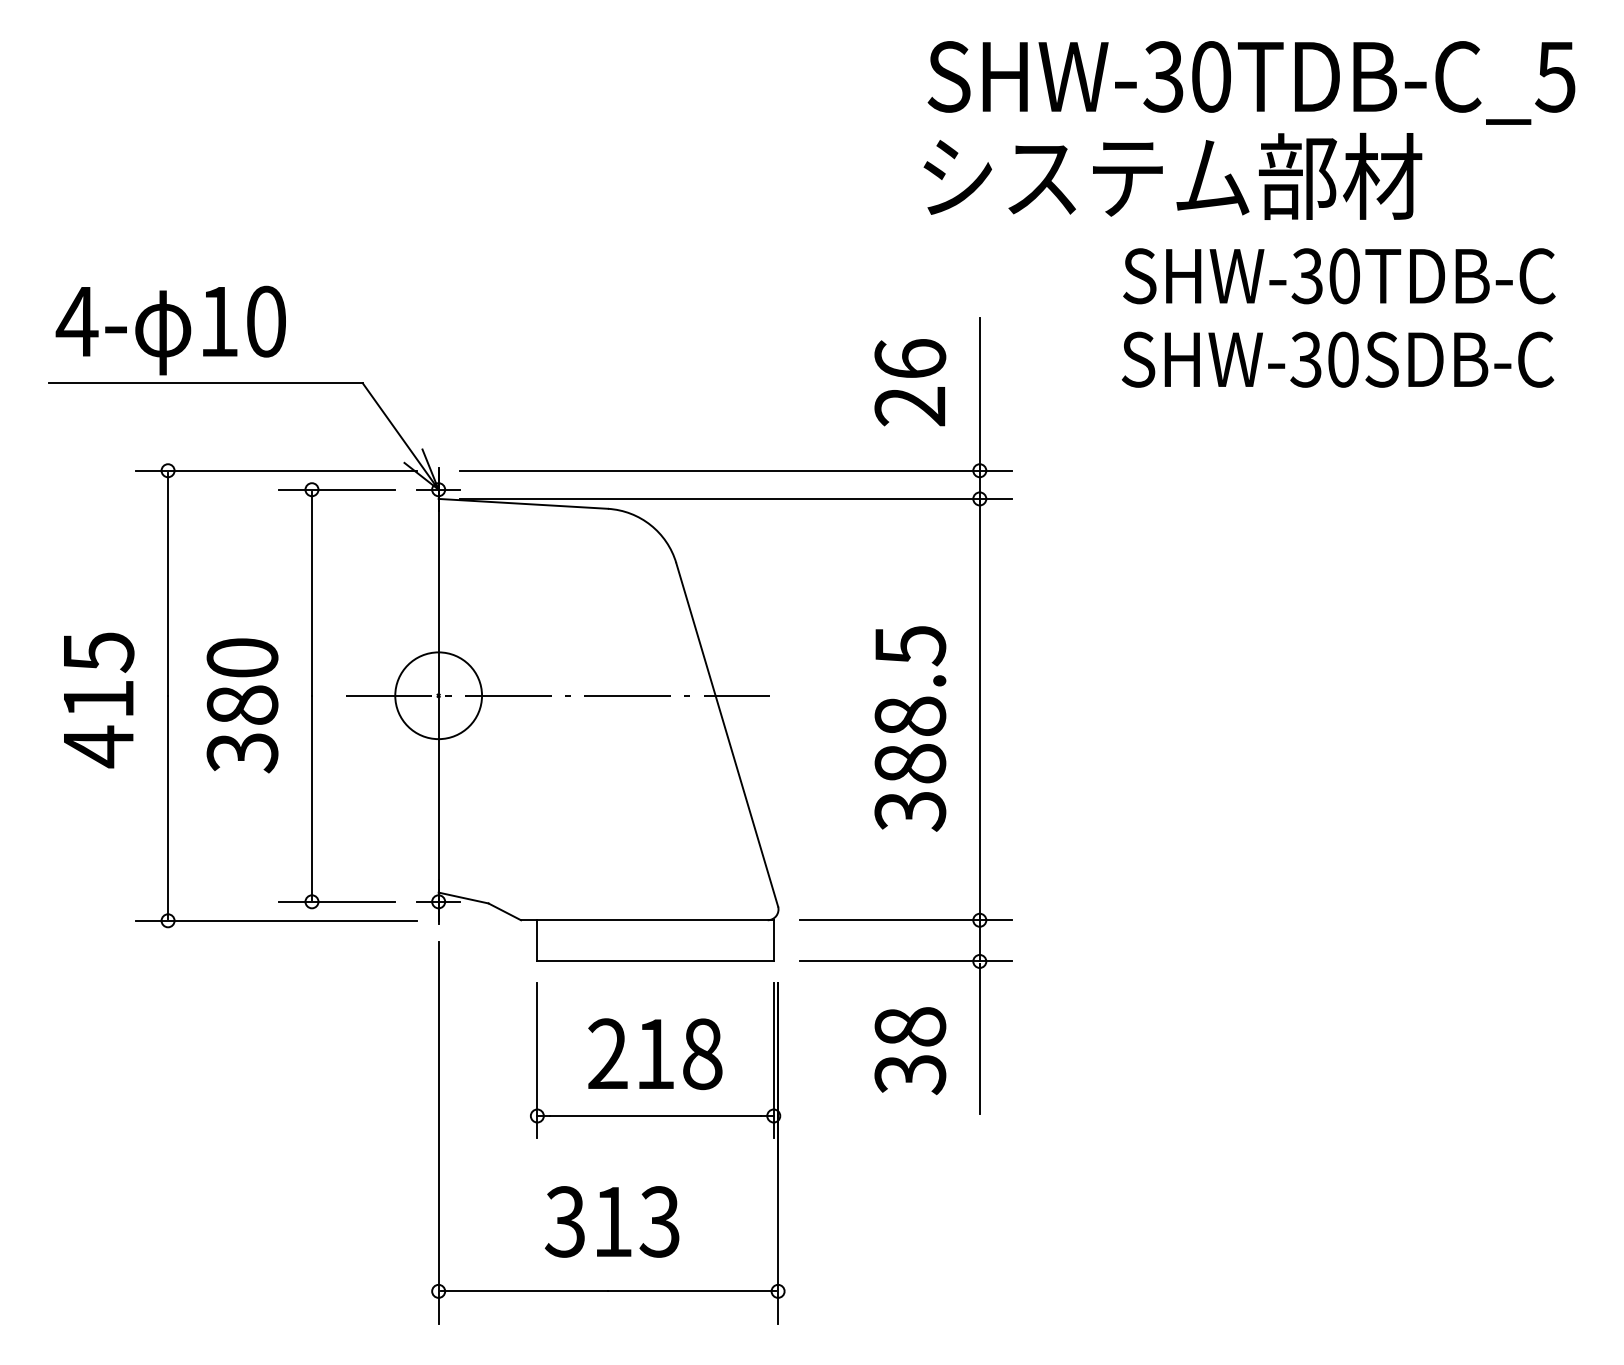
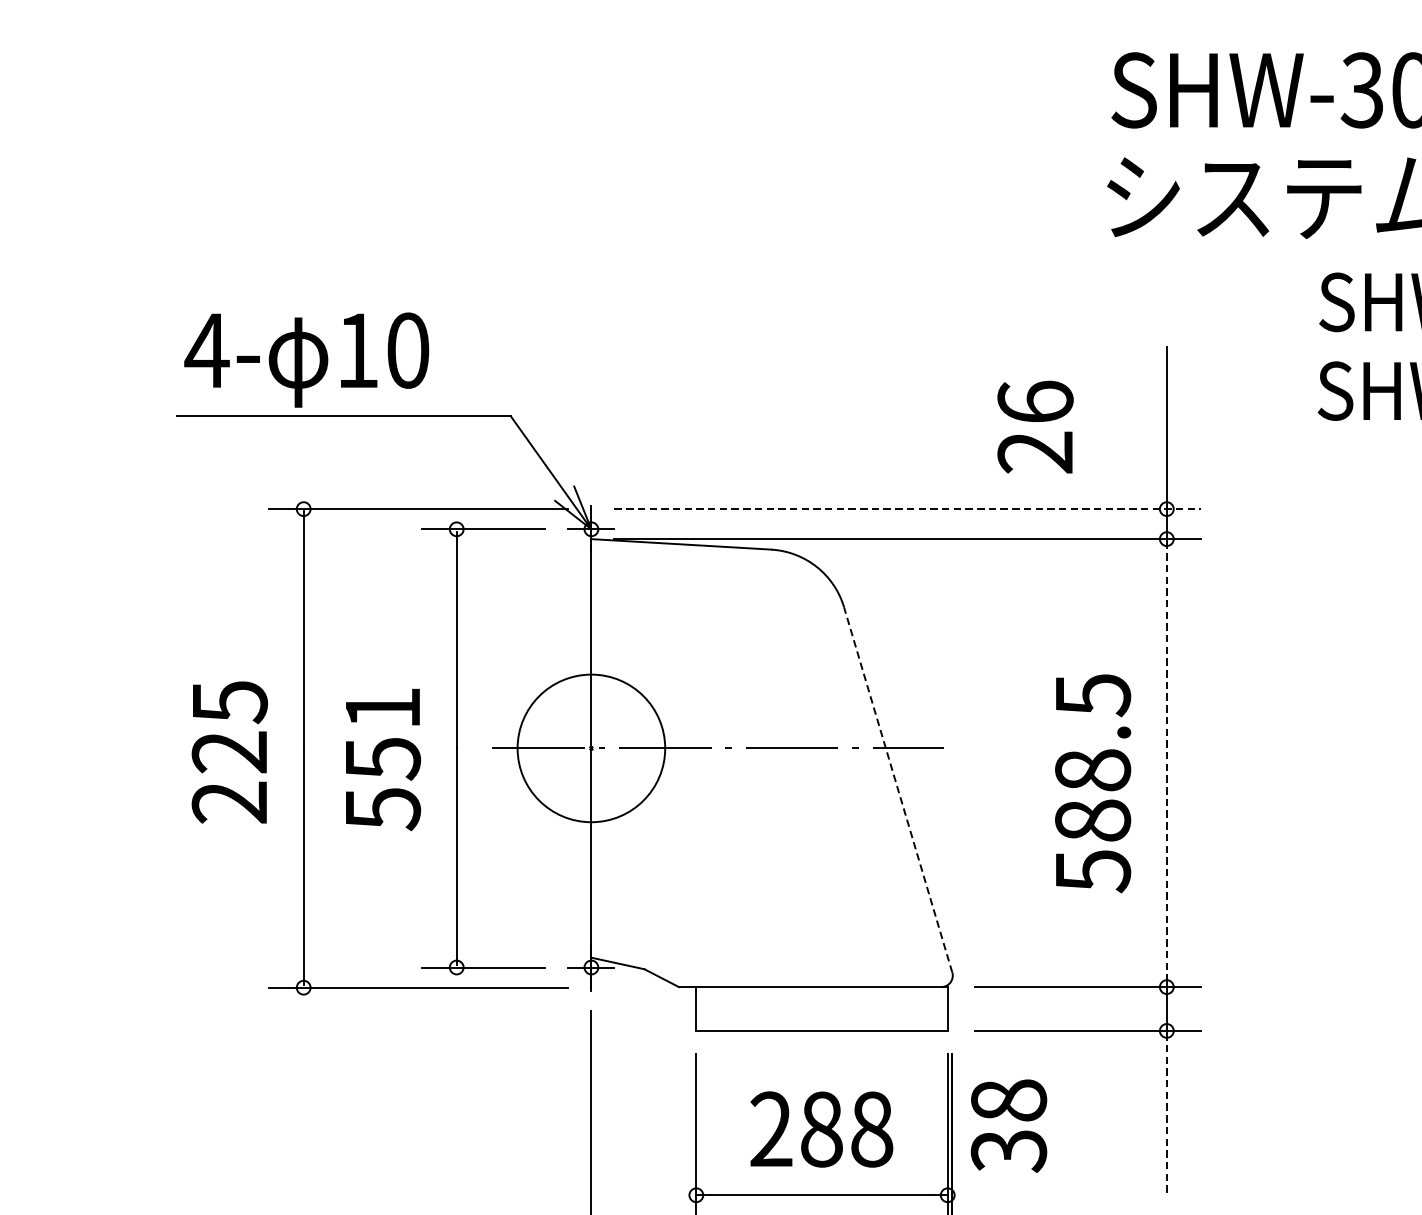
text: (910, 382) -> (1035, 427), moved
line: (736, 470) -> (908, 508), solid -> dashed
circle: (438, 695) -> (591, 748), size x1.6
text: (242, 705) -> (382, 758), 380 -> 551
line: (979, 710) -> (1166, 764), solid -> dashed
text: (97, 723) -> (228, 777), 415 -> 225
line: (727, 734) -> (898, 789), solid -> dashed
text: (909, 811) -> (1092, 871), 388.5 -> 588.5
line: (979, 1039) -> (1166, 1113), solid -> dashed
text: (910, 1051) -> (1009, 1126), moved
text: (655, 1054) -> (821, 1129), 218 -> 288

